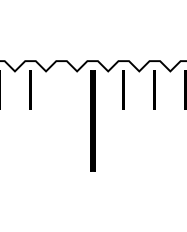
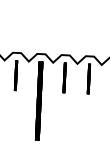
line: (61, 89) -> (15, 75), added

